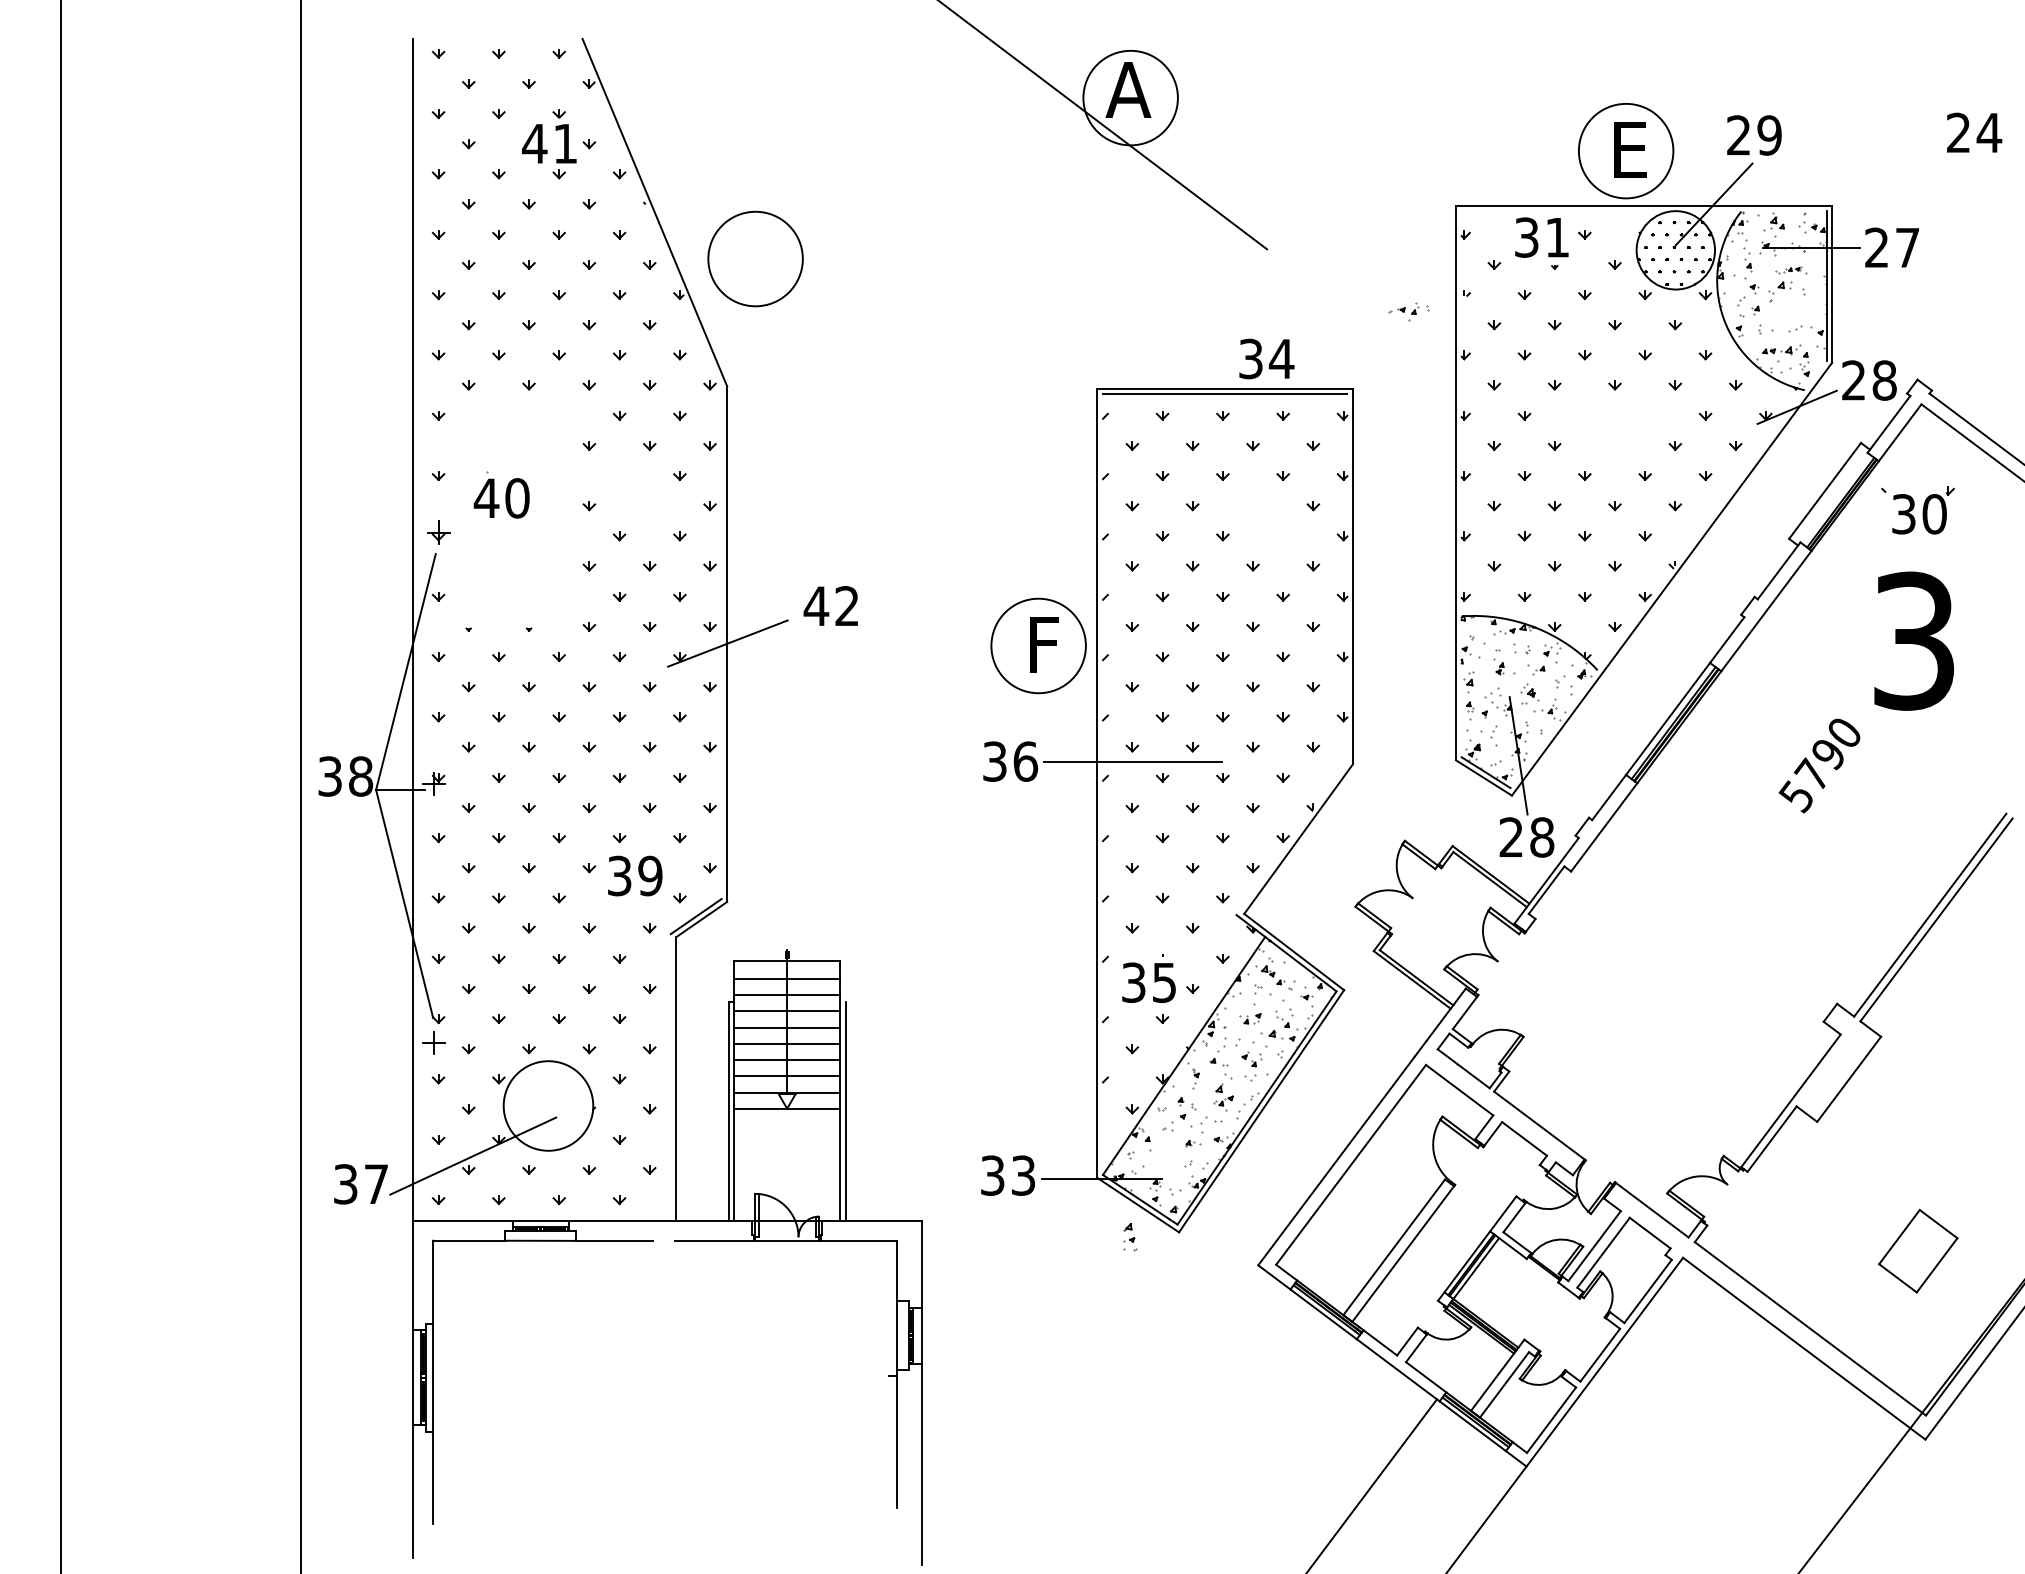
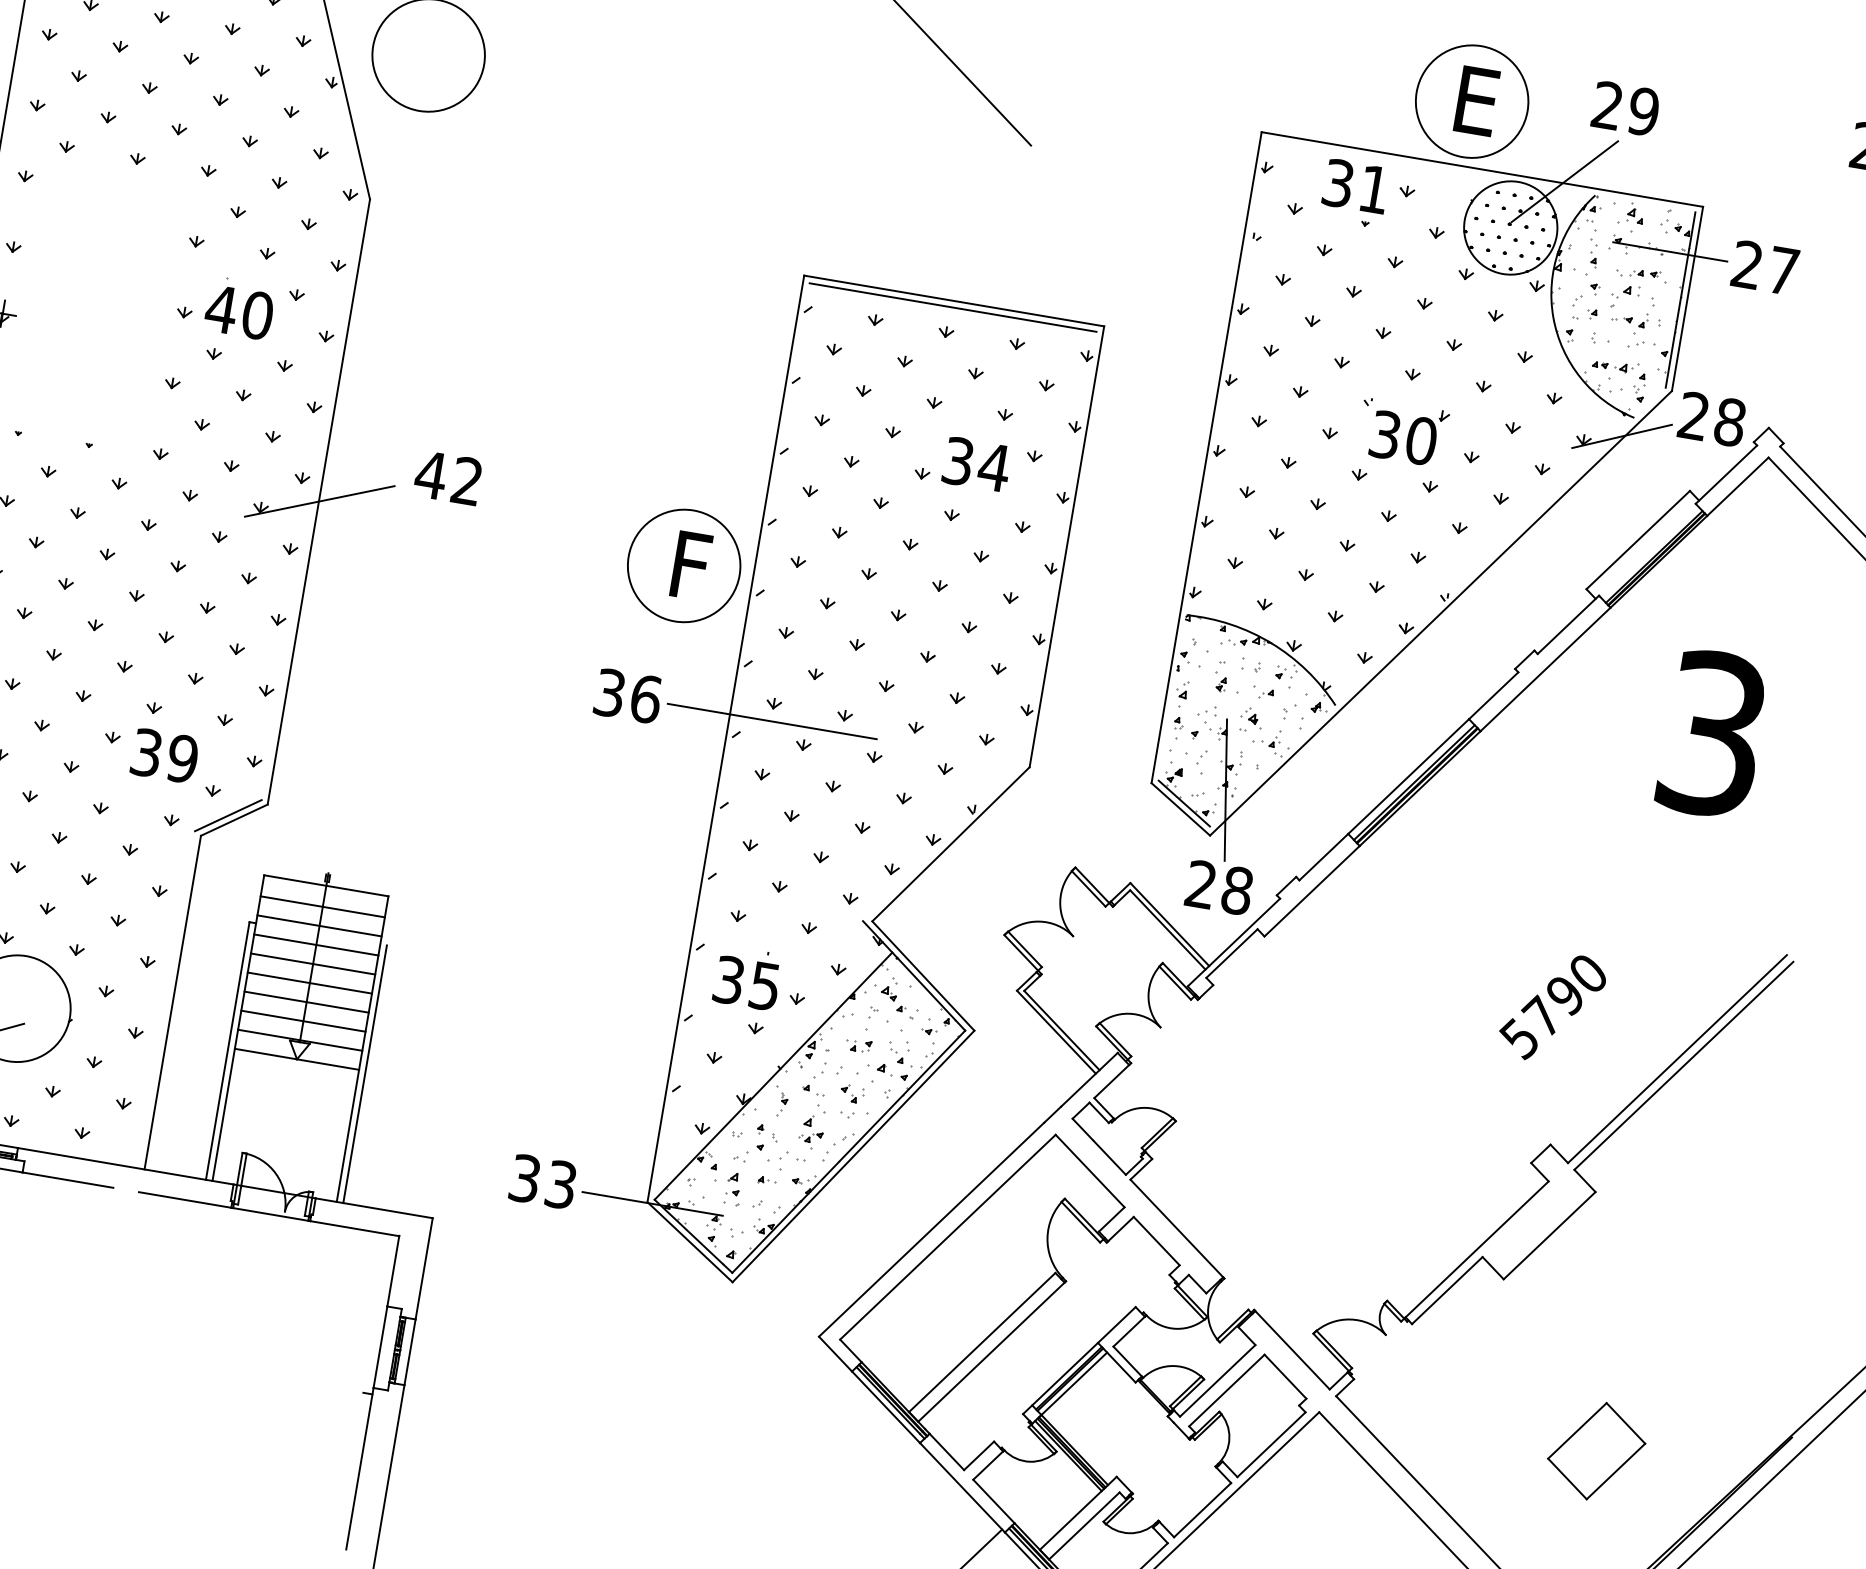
part: (1791, 270) -> (1642, 274), size x1.43
part: (1408, 311) -> (1635, 322), moved
text: (1266, 358) -> (976, 463), moved
part: (501, 494) -> (239, 307), moved
part: (1917, 510) -> (1402, 433), moved
text: (1819, 765) -> (1552, 1006), moved
part: (1130, 1237) -> (734, 1189), moved

